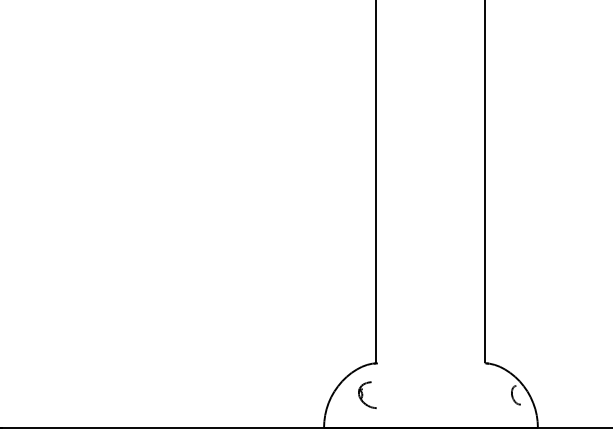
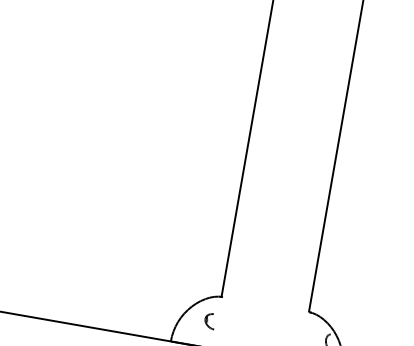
part: (366, 395) -> (209, 321), size x0.71

